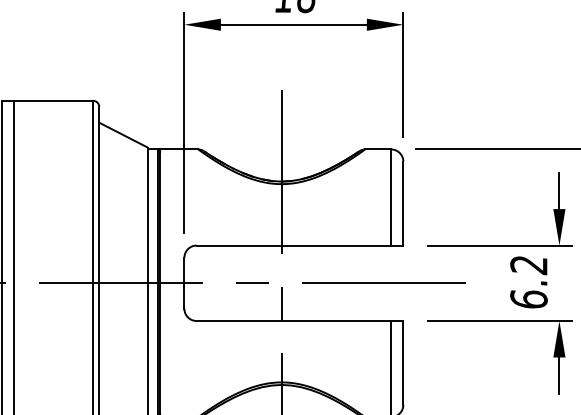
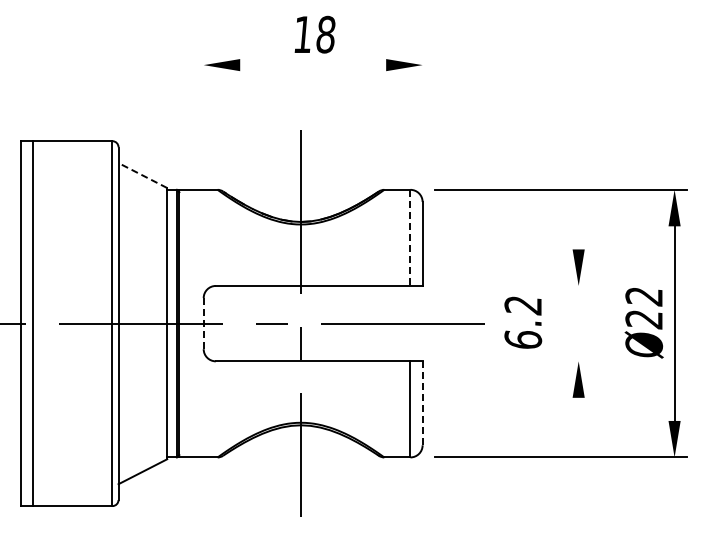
line: (294, 25) -> (313, 65), removed
line: (403, 74) -> (422, 114), removed
line: (184, 122) -> (203, 162), removed
line: (123, 135) -> (142, 175), solid -> dashed
line: (559, 190) -> (578, 230), removed
line: (391, 198) -> (410, 238), solid -> dashed
line: (499, 245) -> (518, 285), removed
text: (529, 282) -> (523, 322), moved
line: (184, 283) -> (203, 323), solid -> dashed
line: (499, 321) -> (518, 361), removed
line: (403, 363) -> (422, 403), solid -> dashed
line: (559, 375) -> (578, 415), removed

